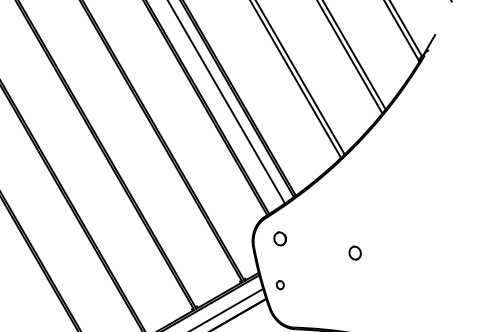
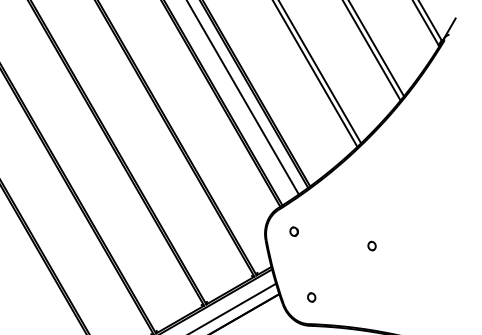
part: (280, 239) -> (294, 232), size x0.62
part: (354, 252) -> (371, 245), size x0.62
part: (279, 285) -> (310, 297), moved

